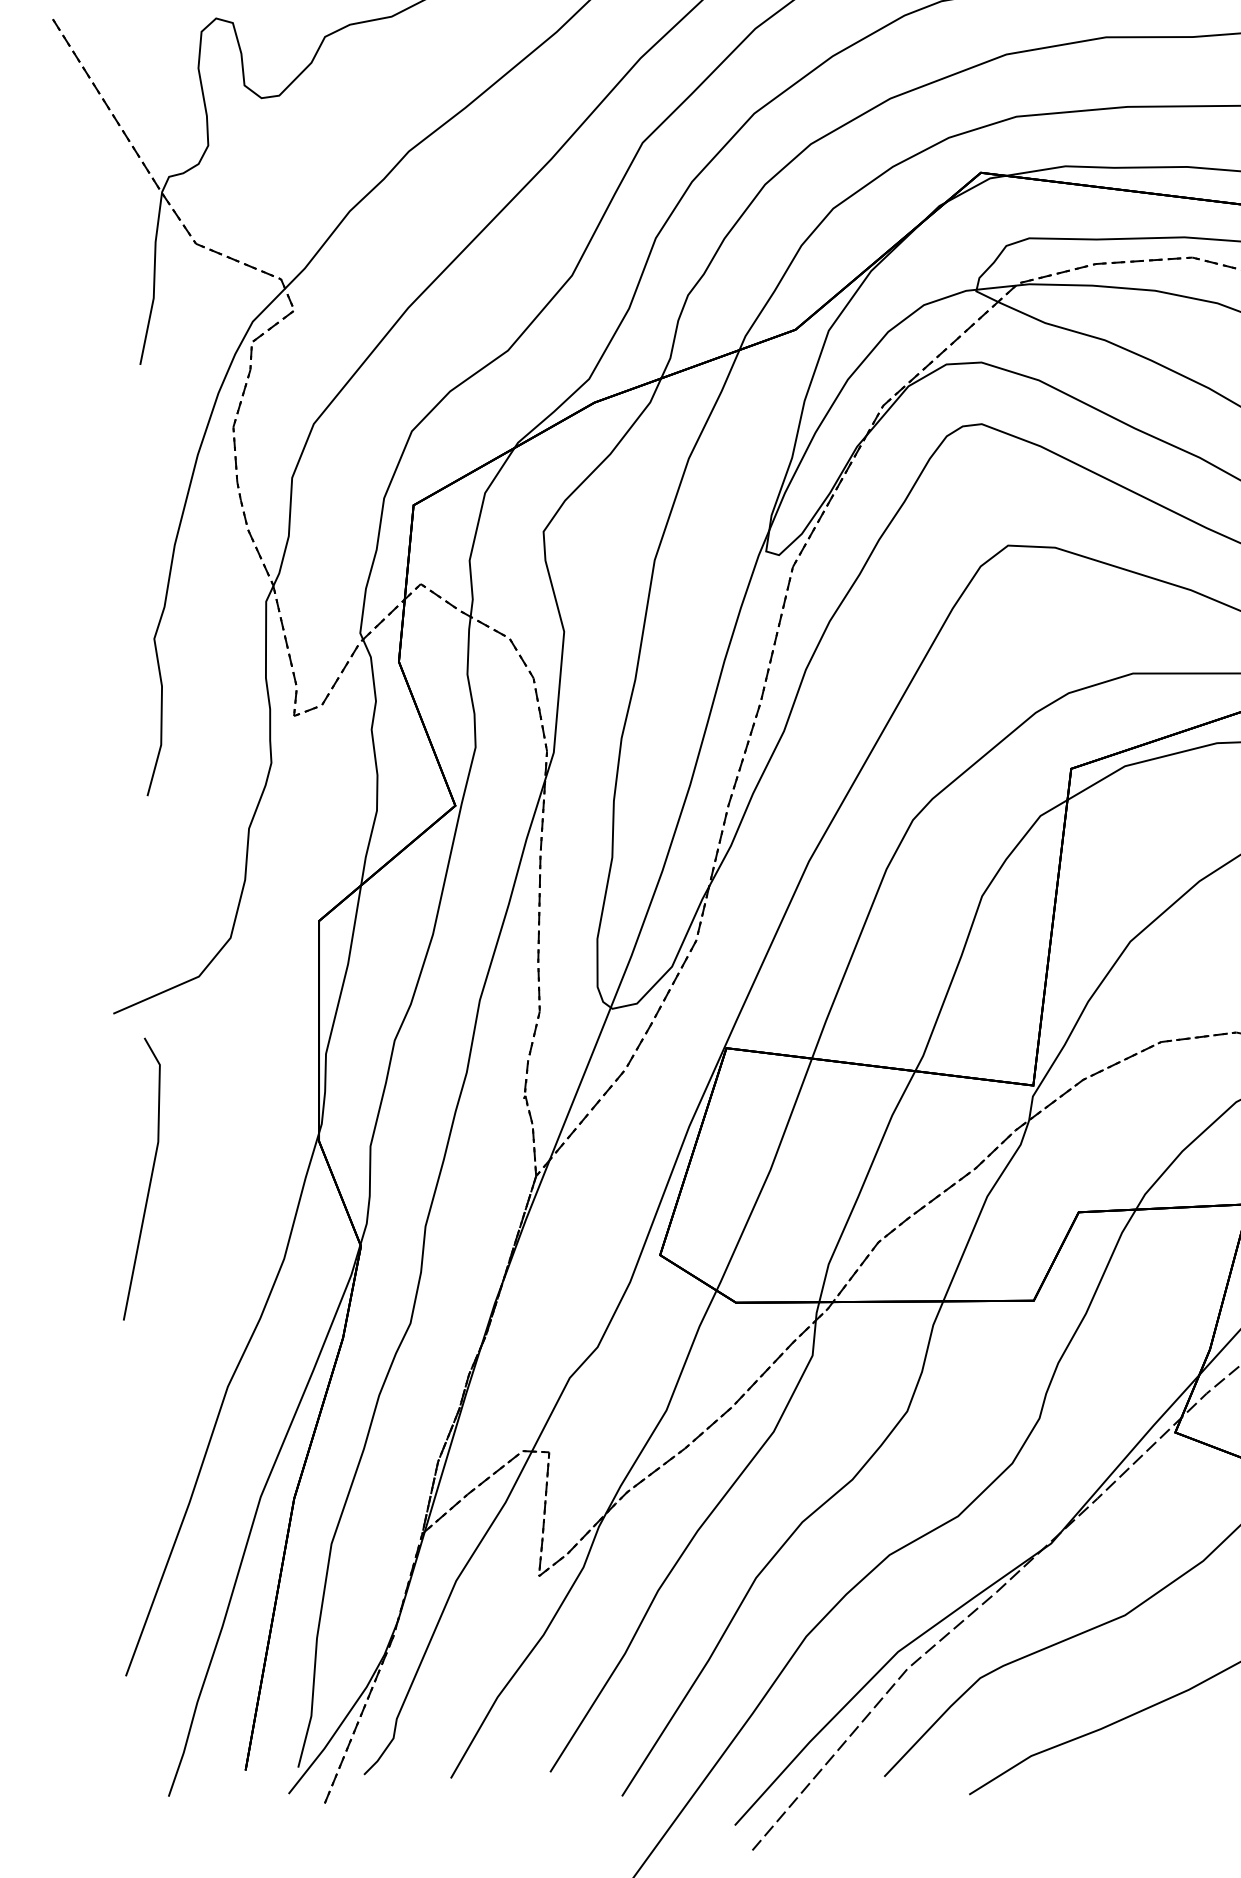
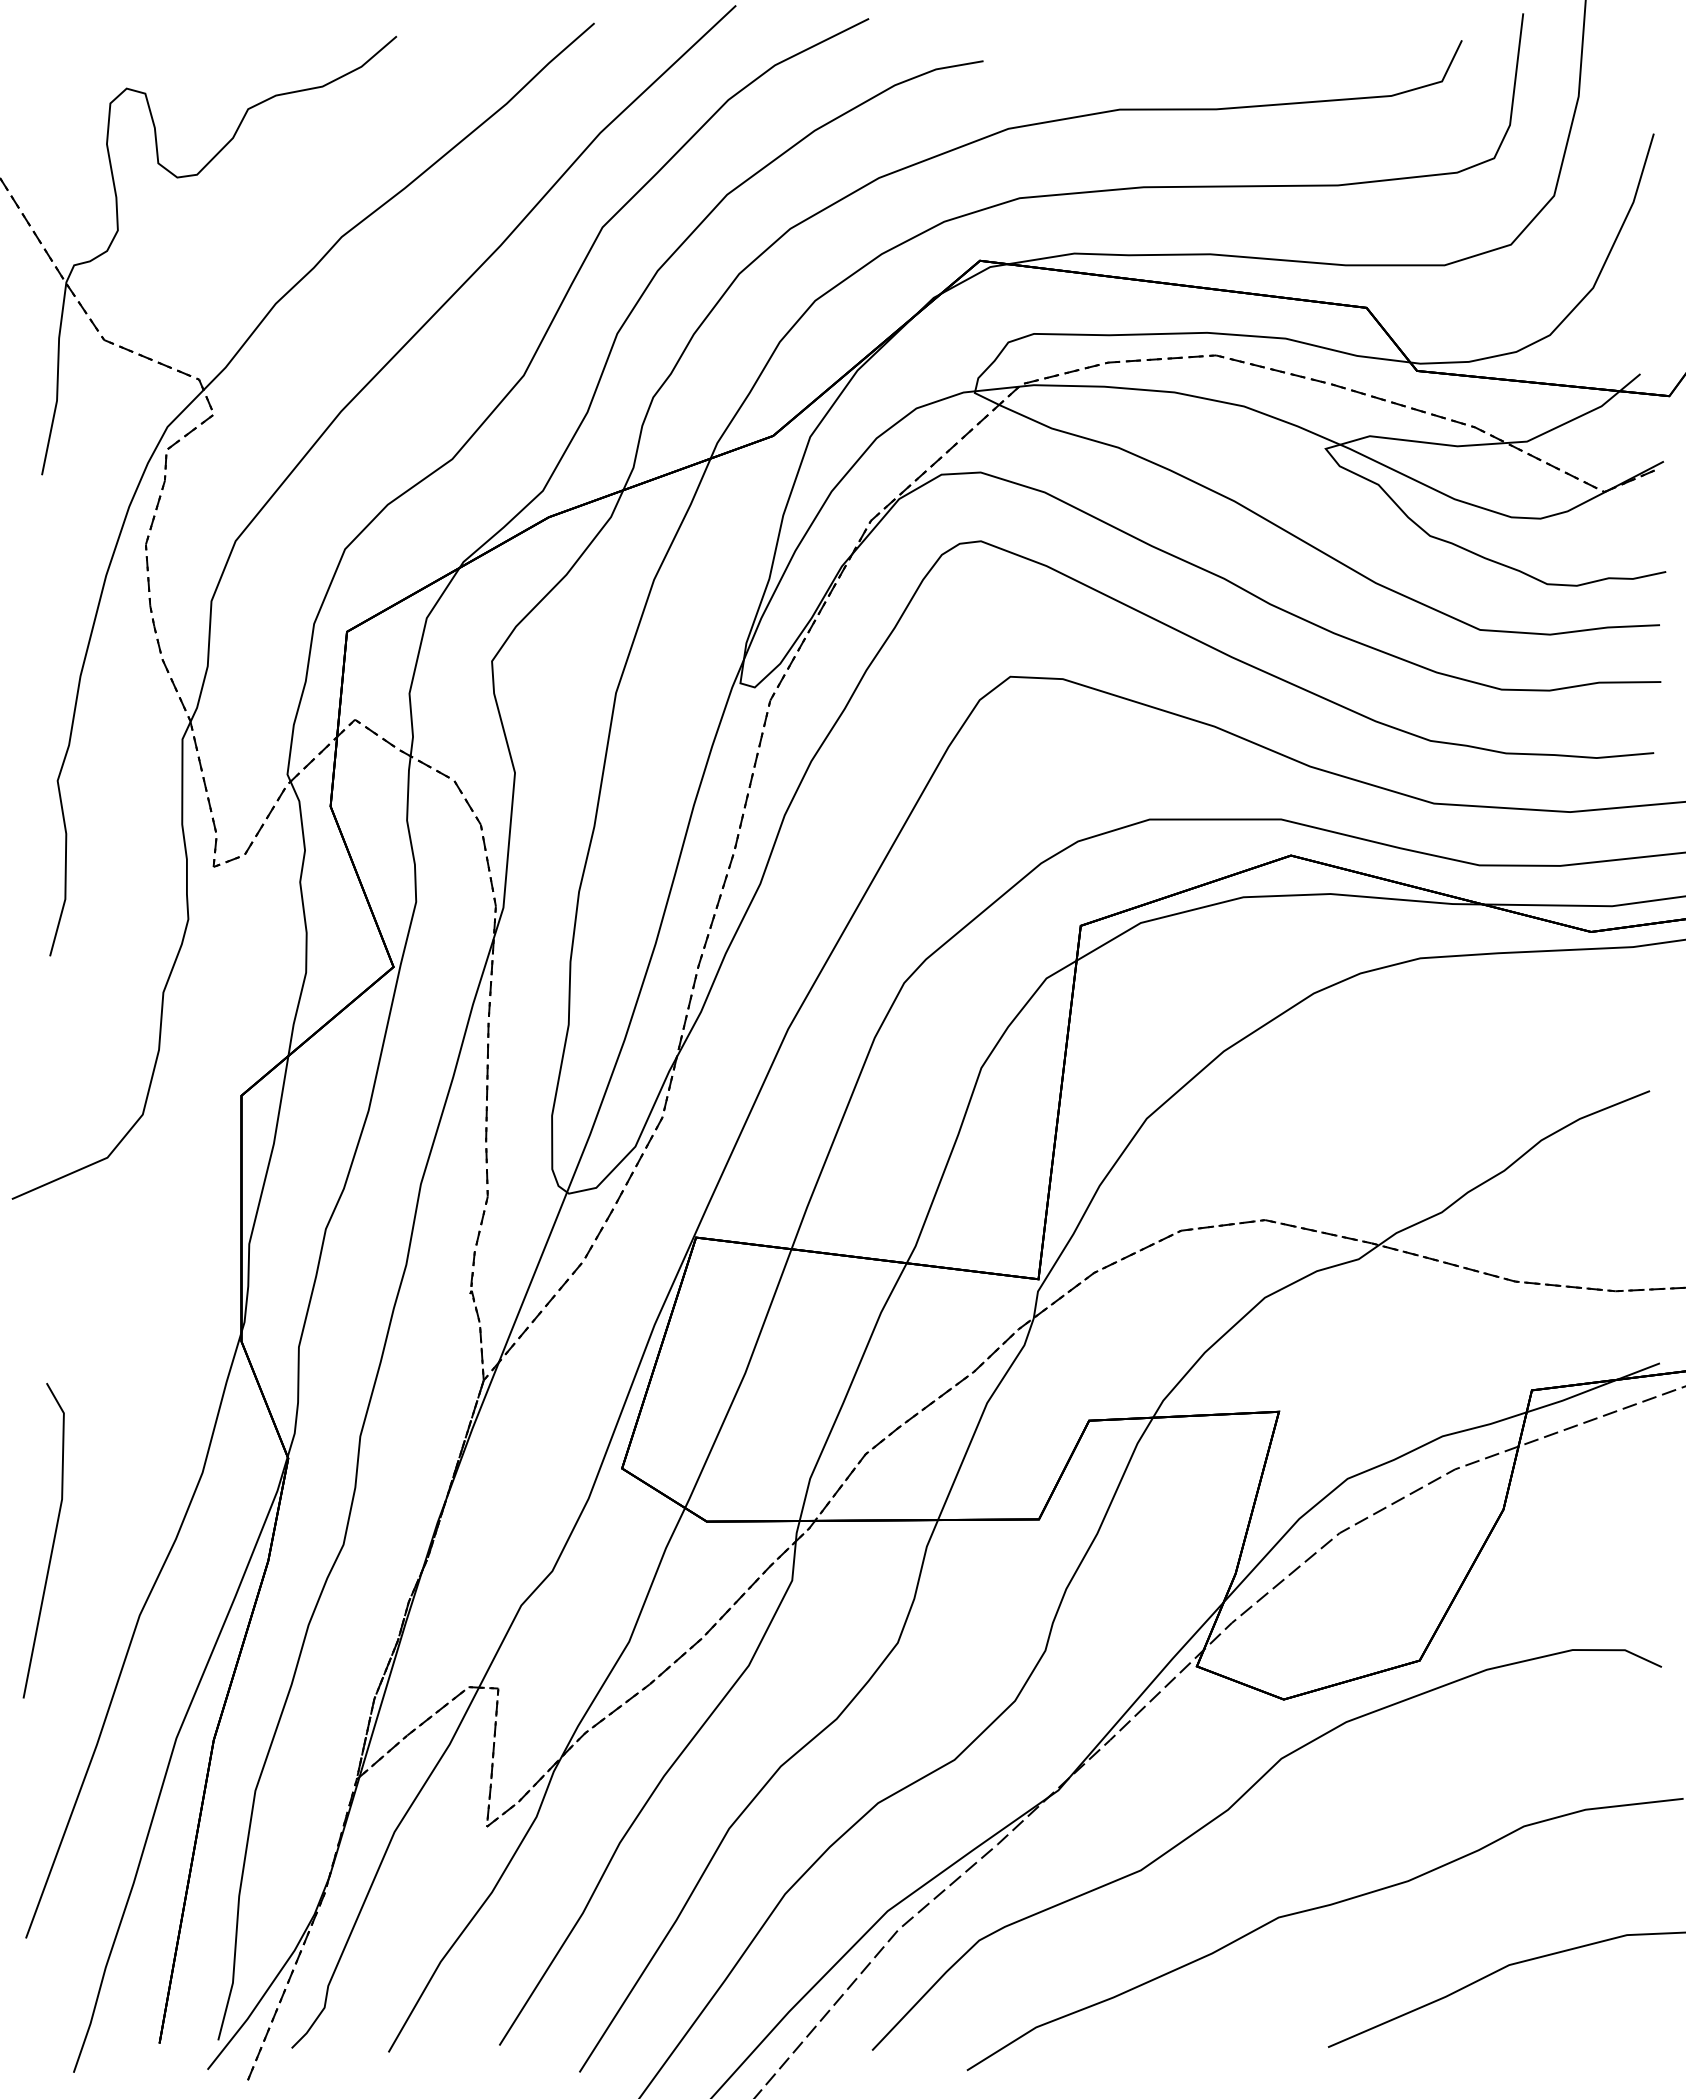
line: (149, 1180) -> (52, 1542), moved

